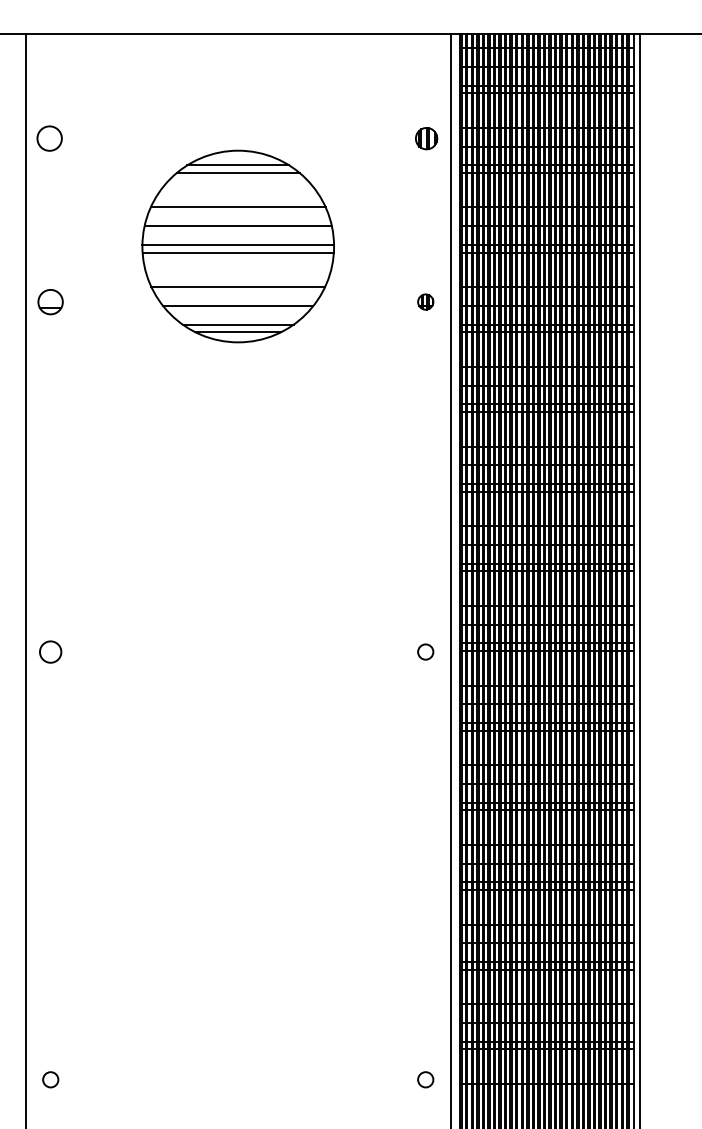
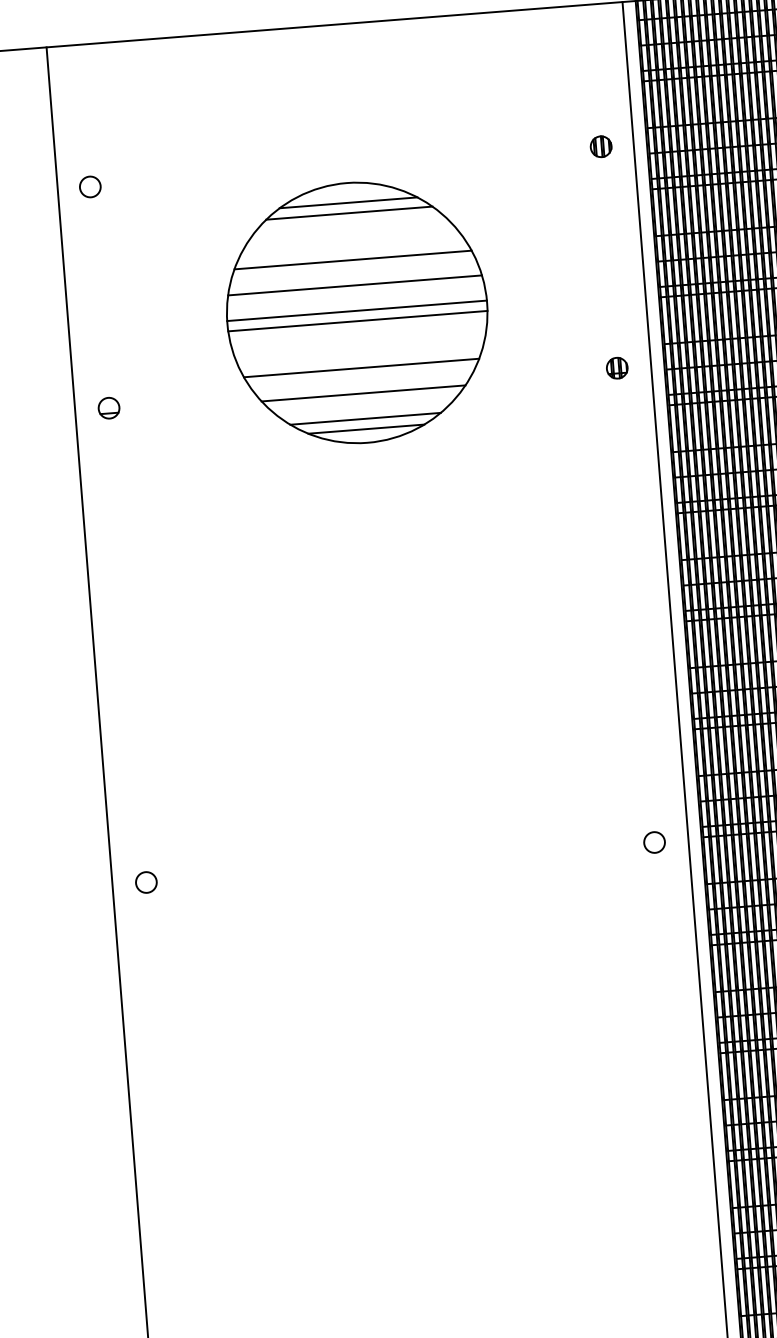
circle: (49, 138) -> (89, 186), size x0.62
part: (426, 138) -> (600, 146), size x0.71
part: (50, 301) -> (108, 407), size x0.62
circle: (50, 651) -> (145, 881), size x0.71

